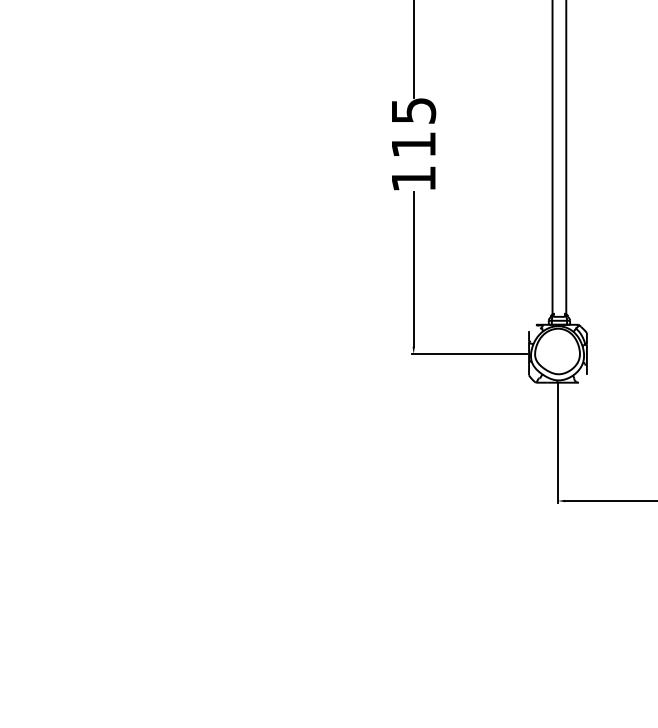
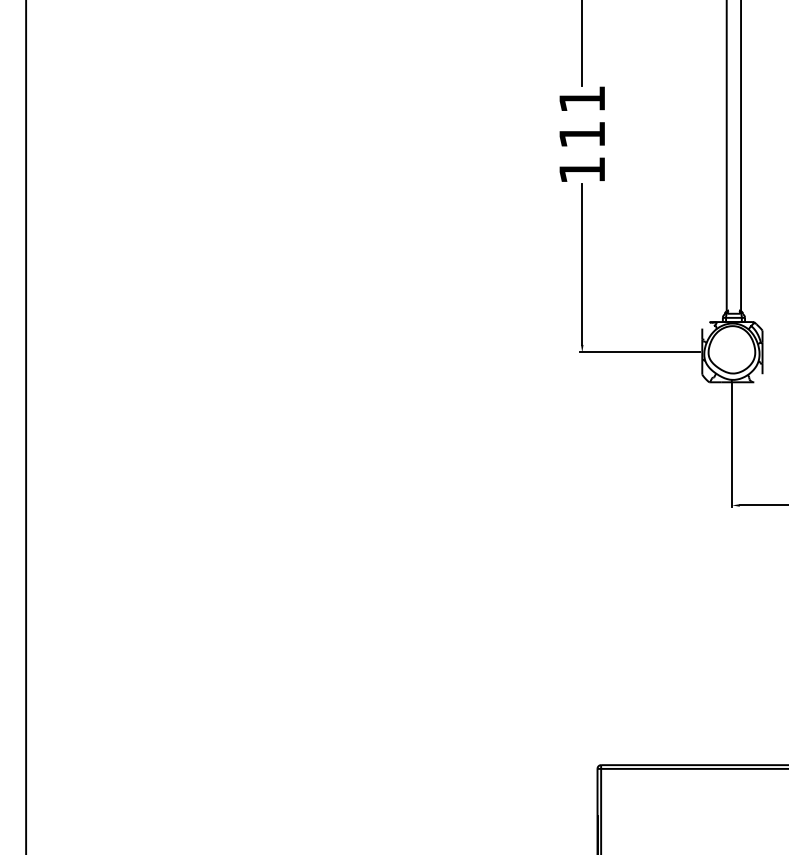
text: (413, 110) -> (582, 99), 115 -> 111

